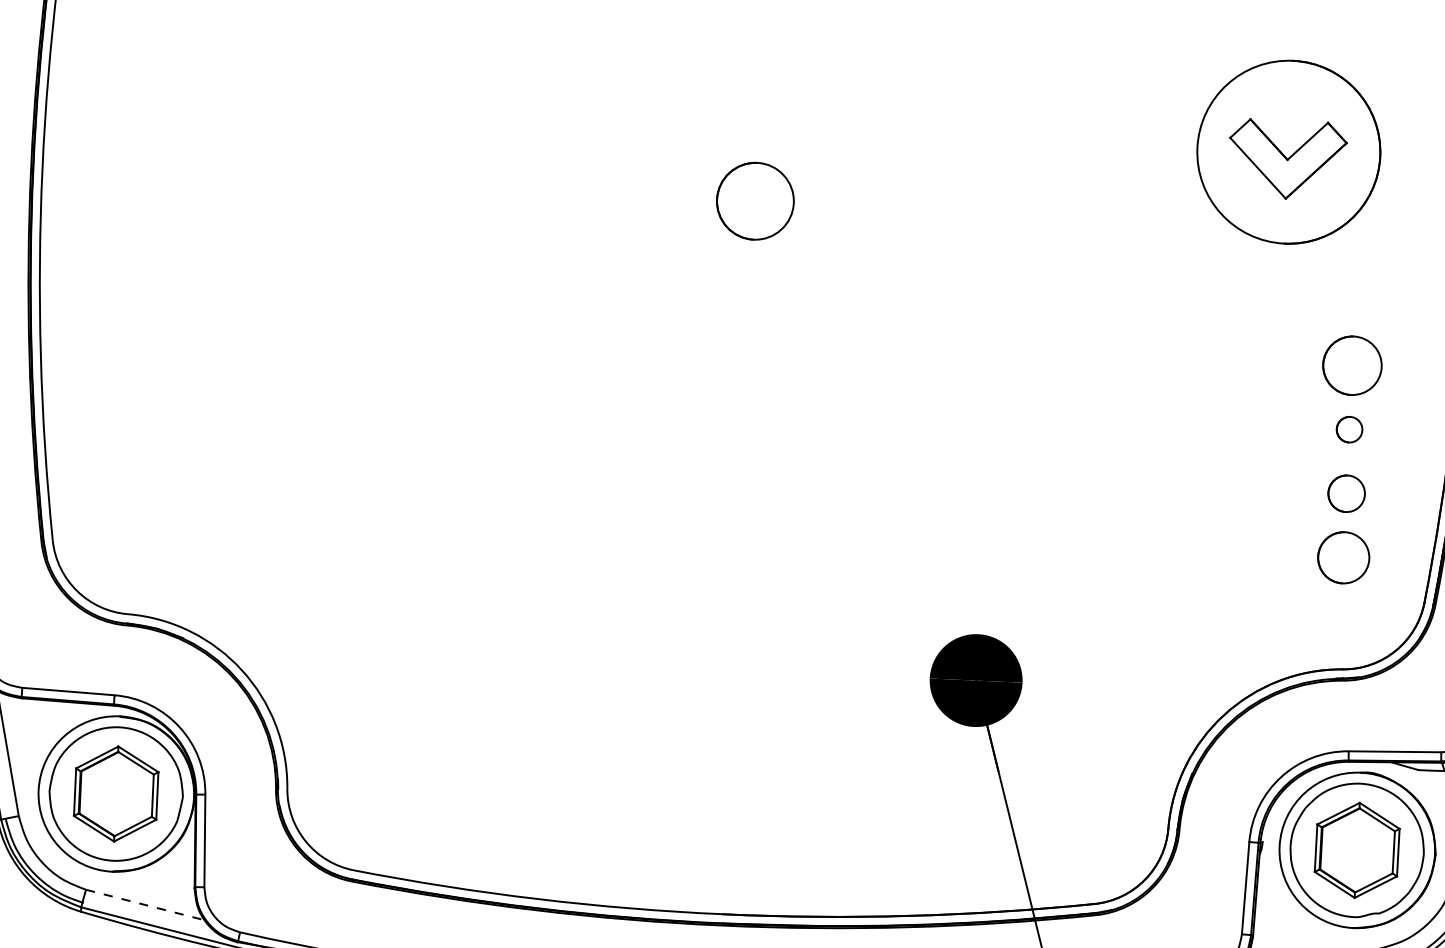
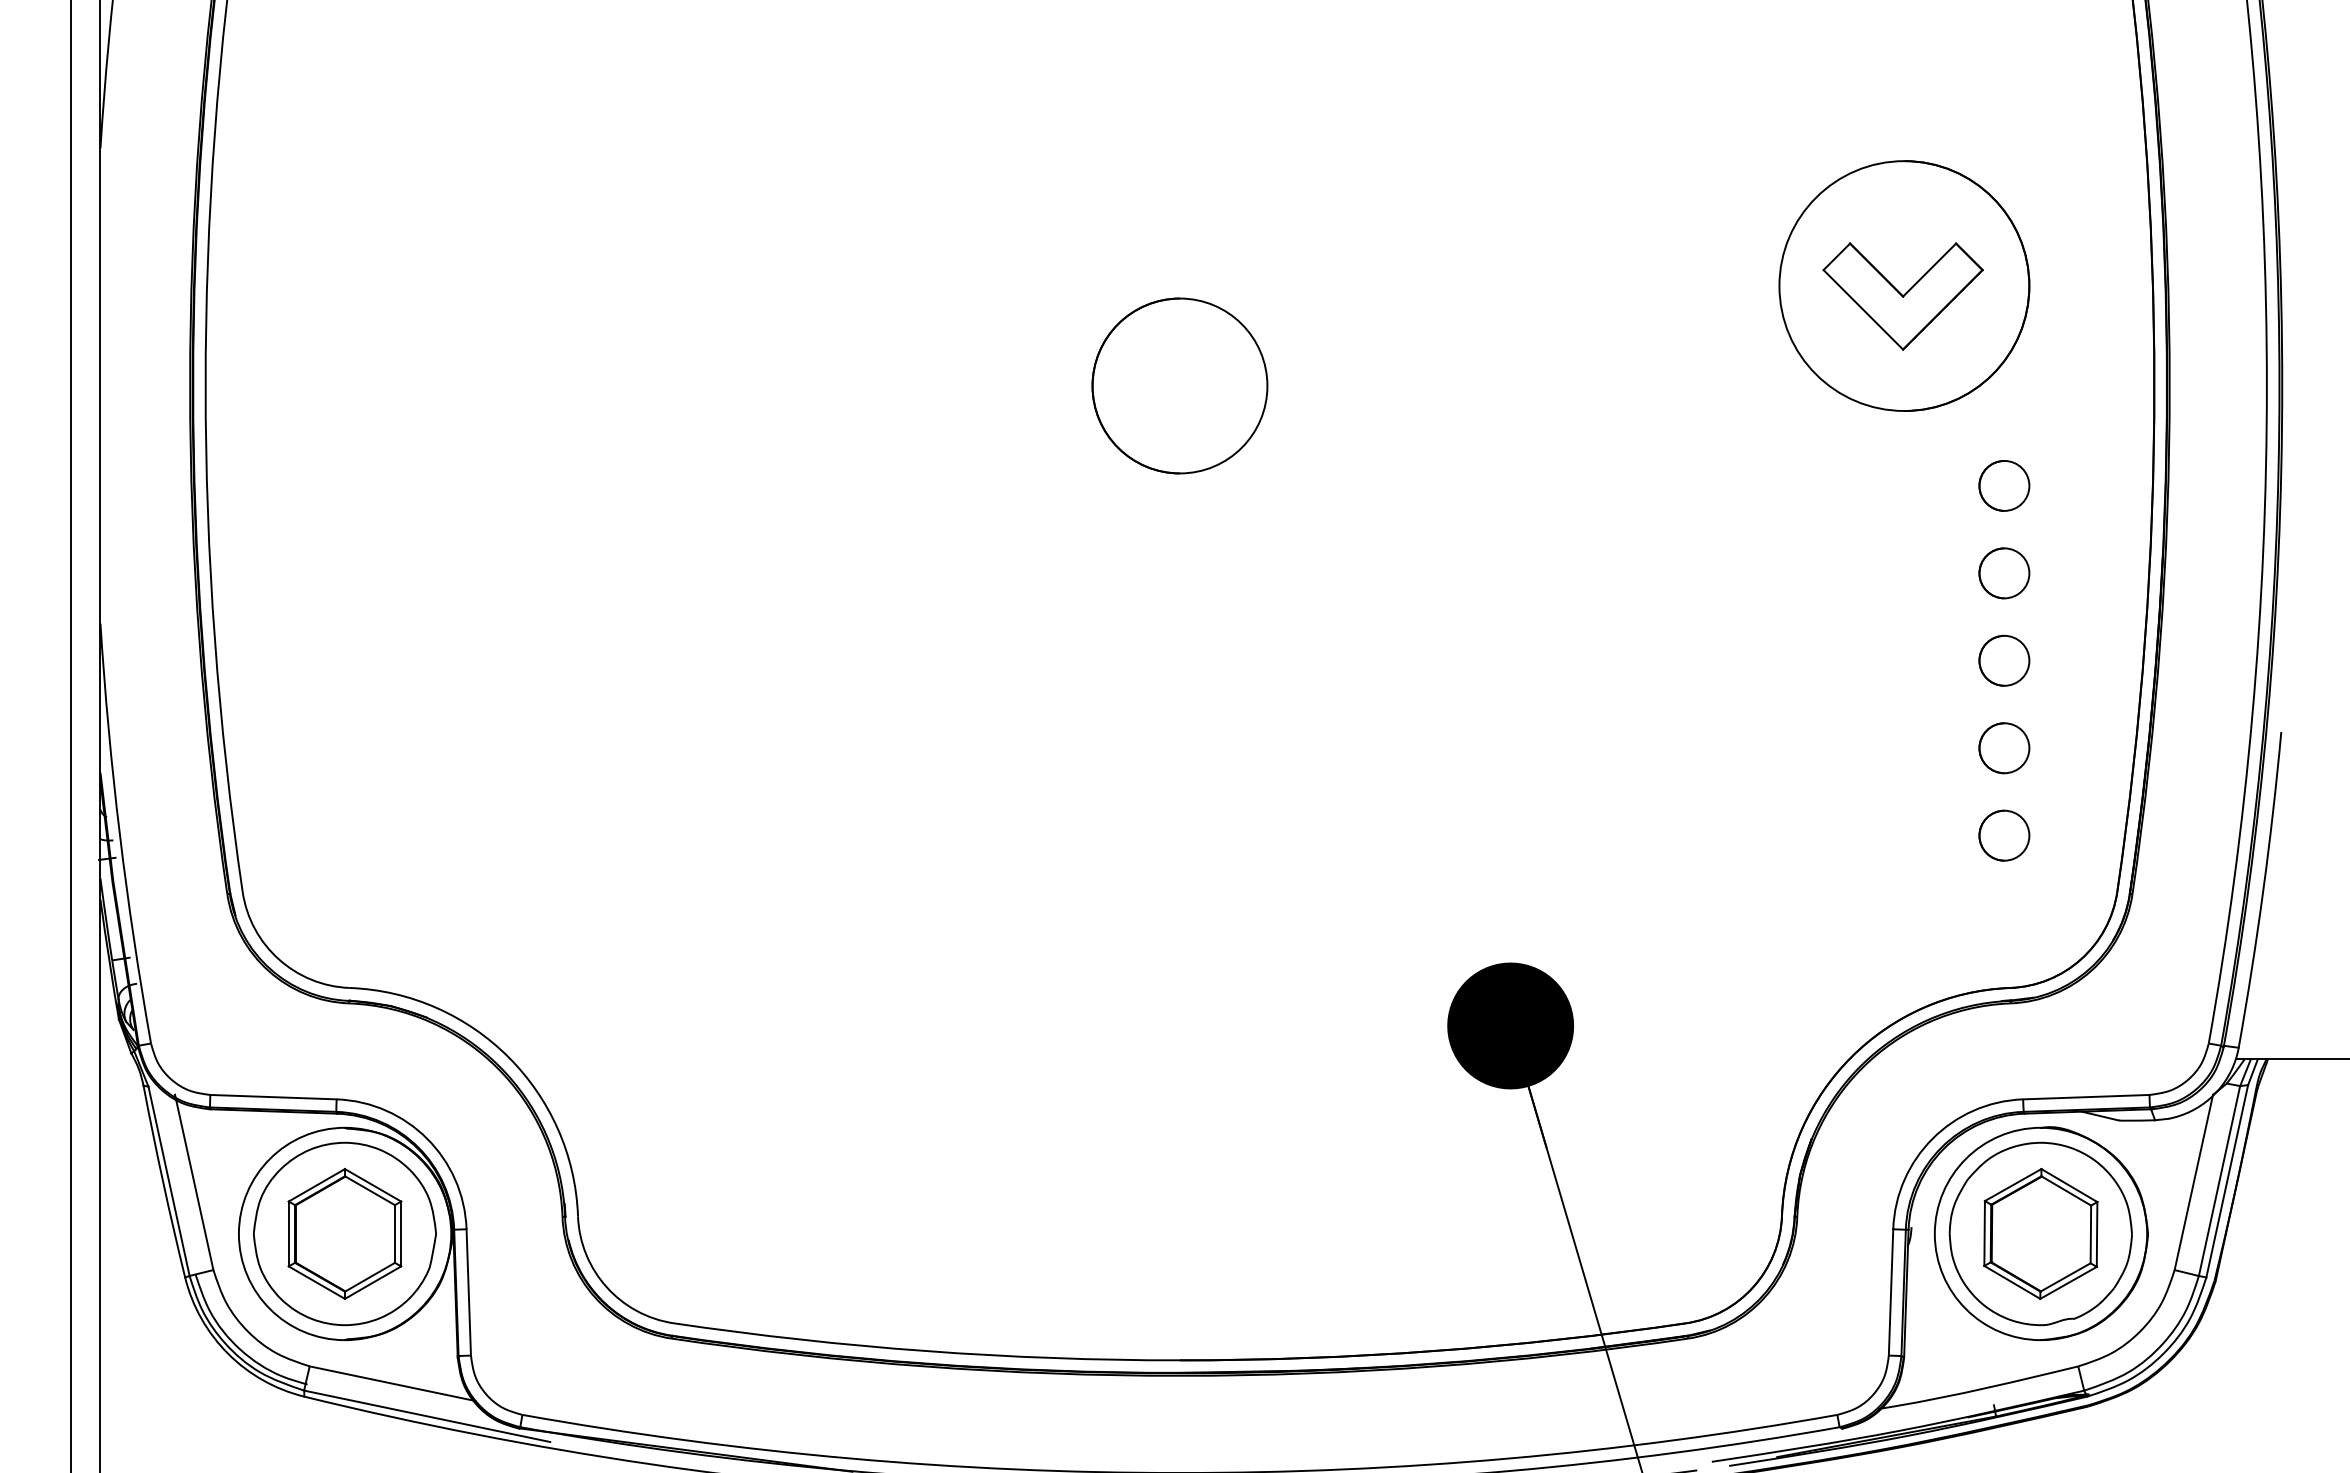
part: (755, 200) -> (1179, 385), size x1.67
part: (1355, 301) -> (2004, 485), added
part: (1352, 365) -> (2004, 573), size x0.62
part: (1349, 429) -> (2004, 660), size x1.43
part: (1343, 557) -> (2004, 835), size x0.71
line: (146, 905) -> (392, 1383), dashed -> solid

